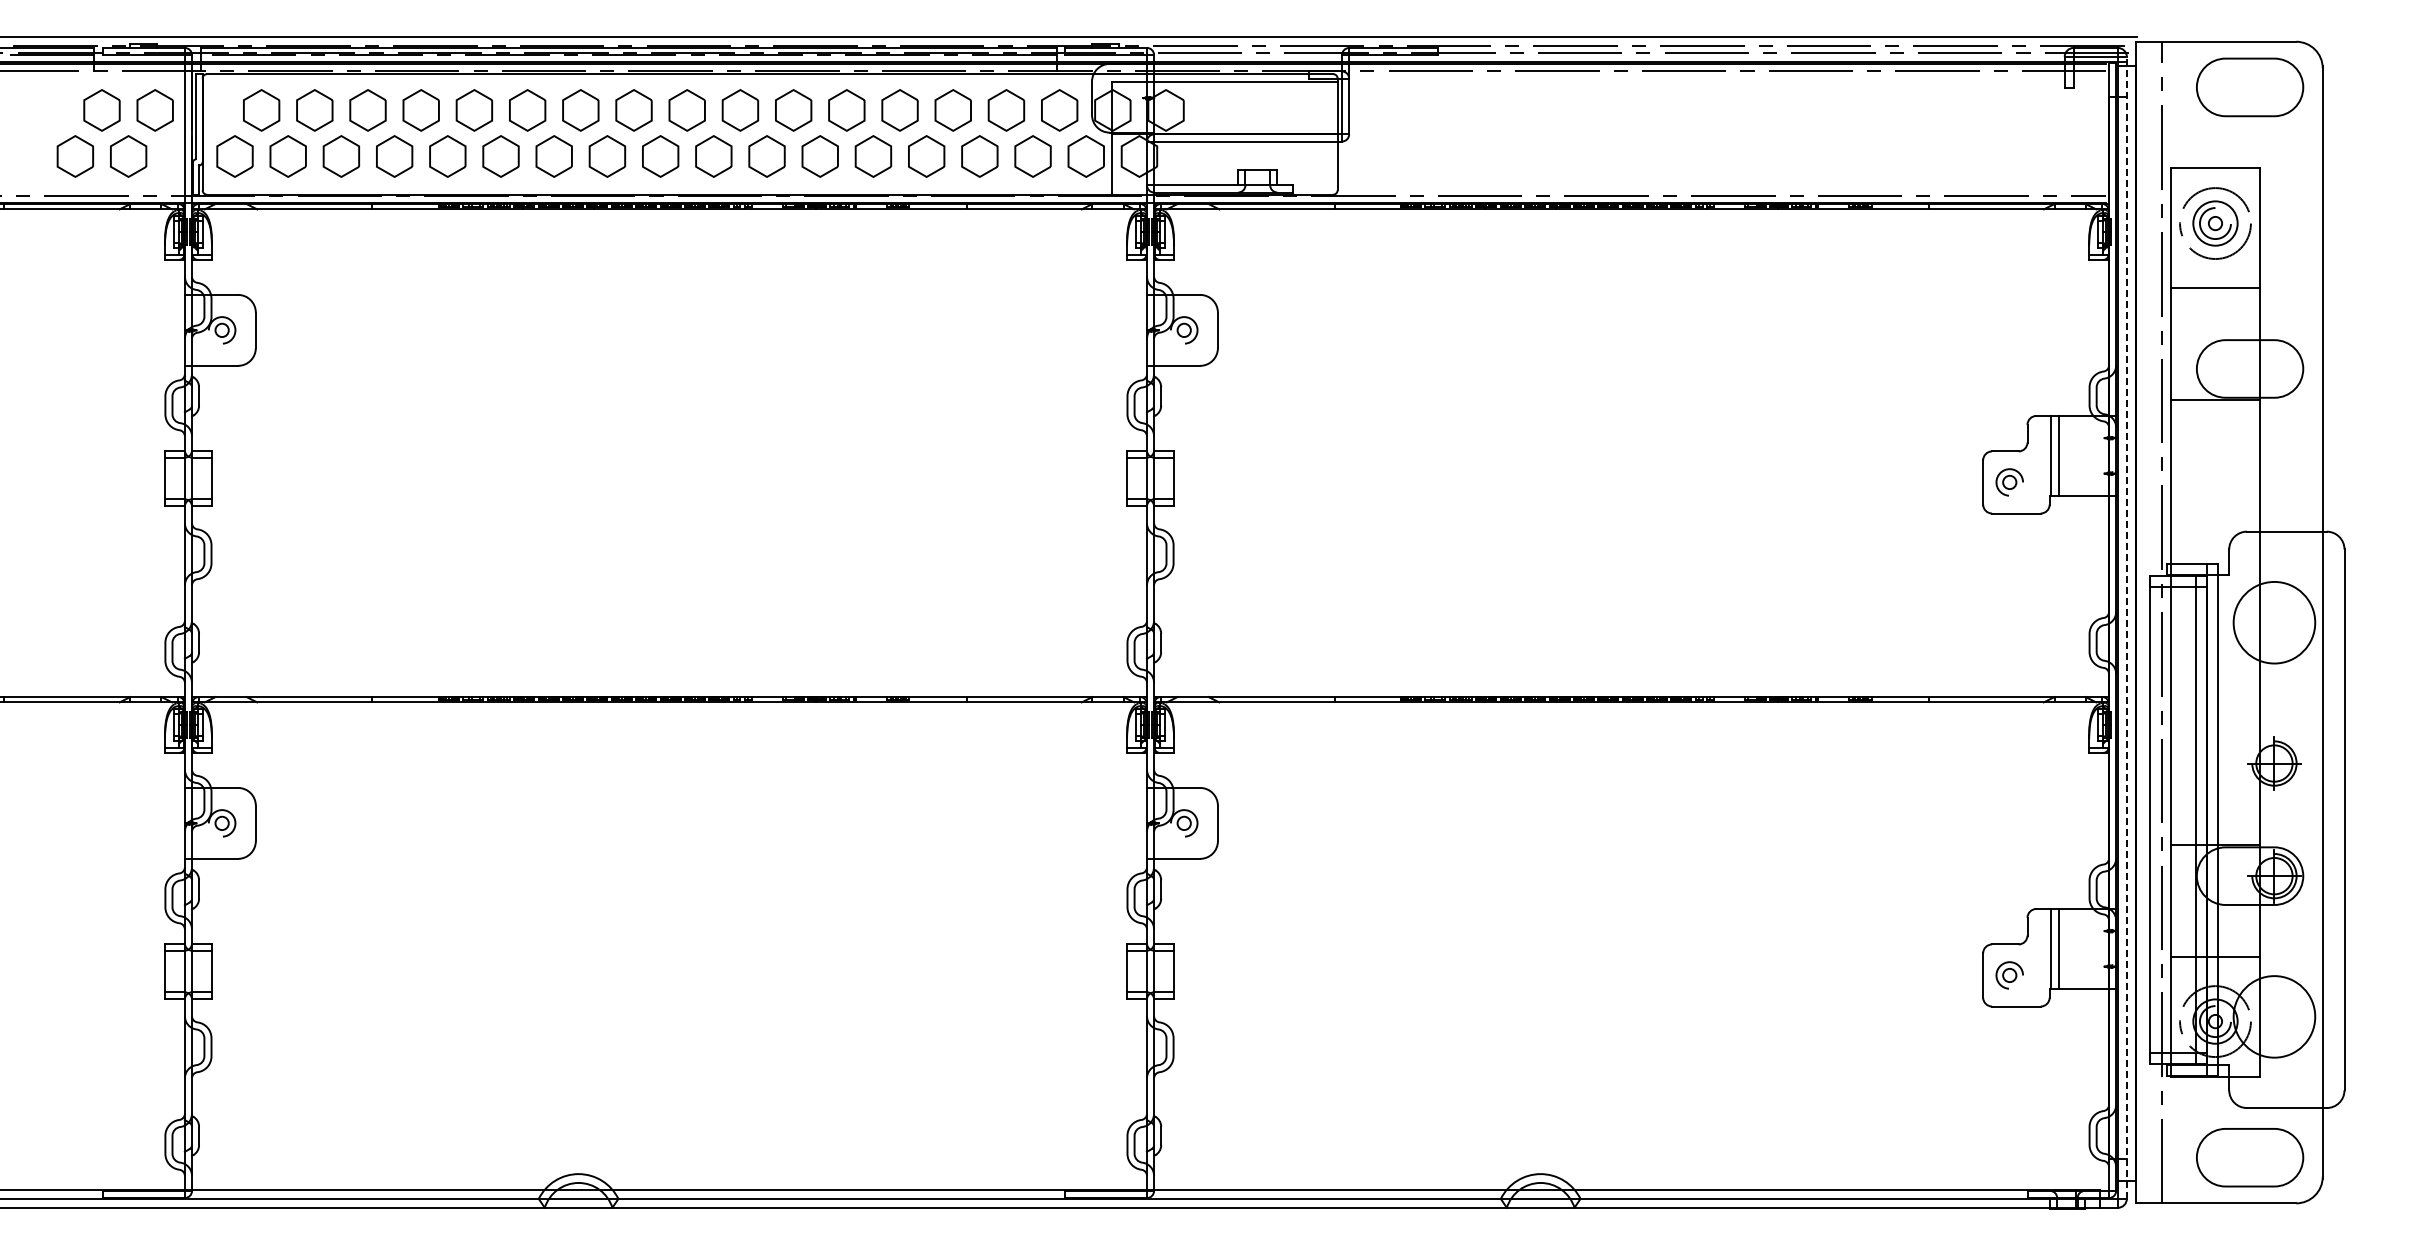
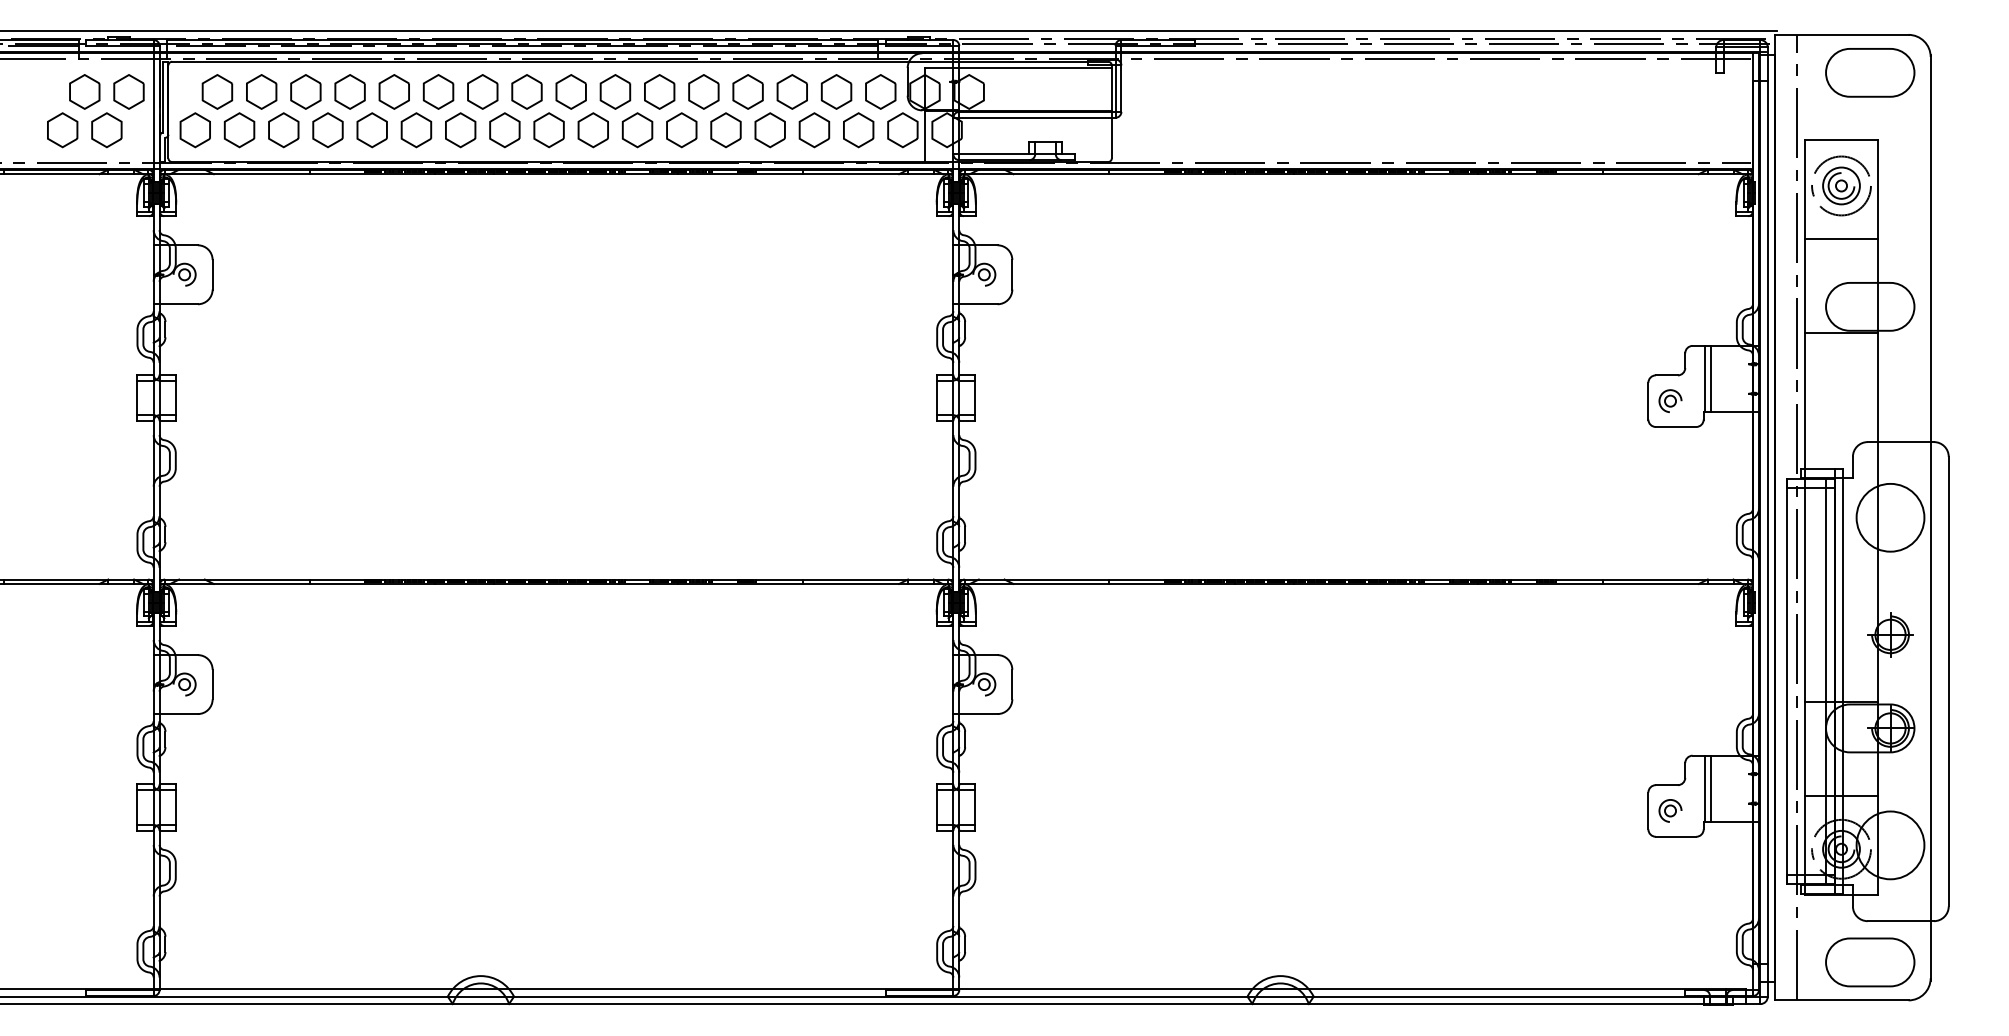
line: (2126, 627) -> (1767, 521), dashed -> solid

